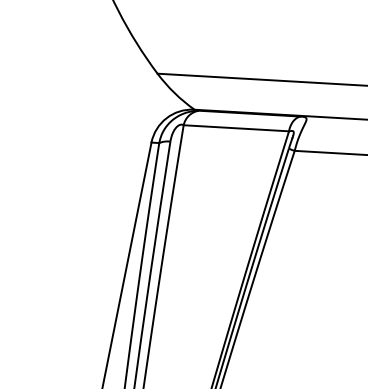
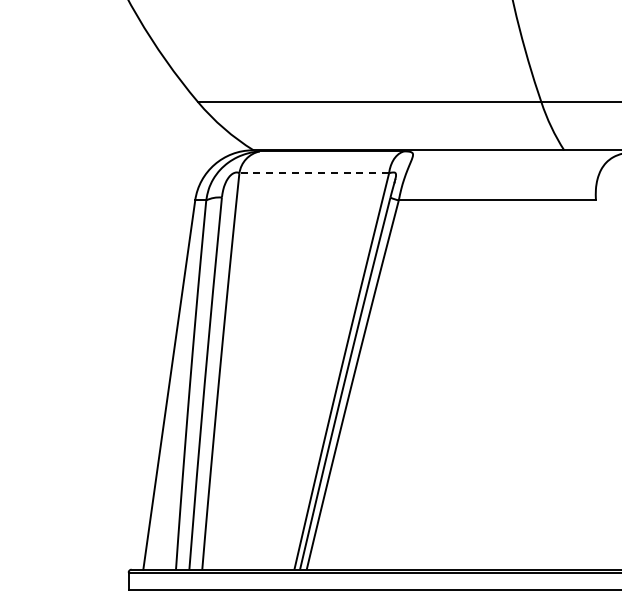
line: (236, 128) -> (314, 173), solid -> dashed

